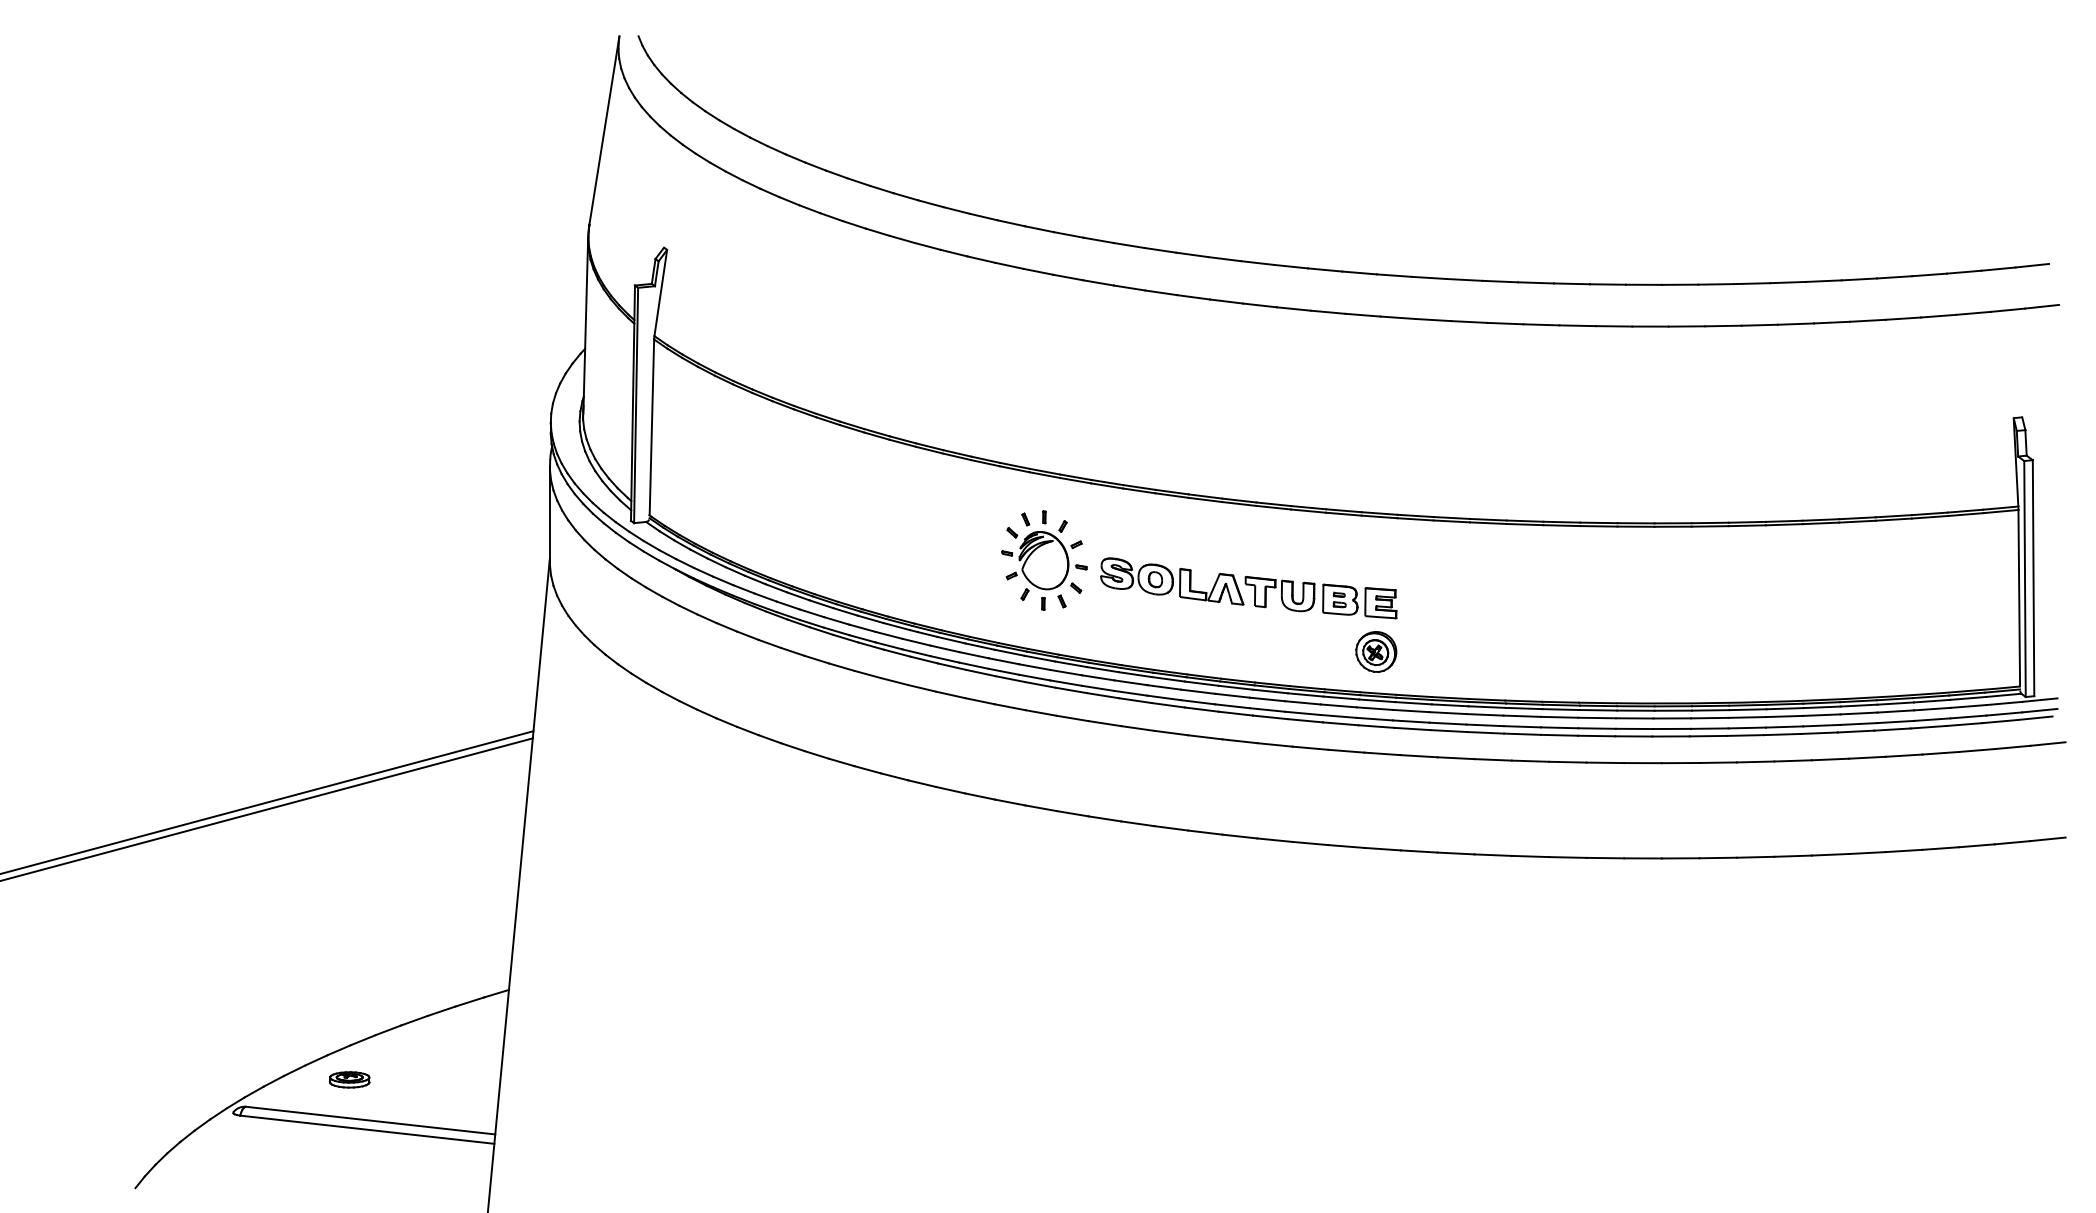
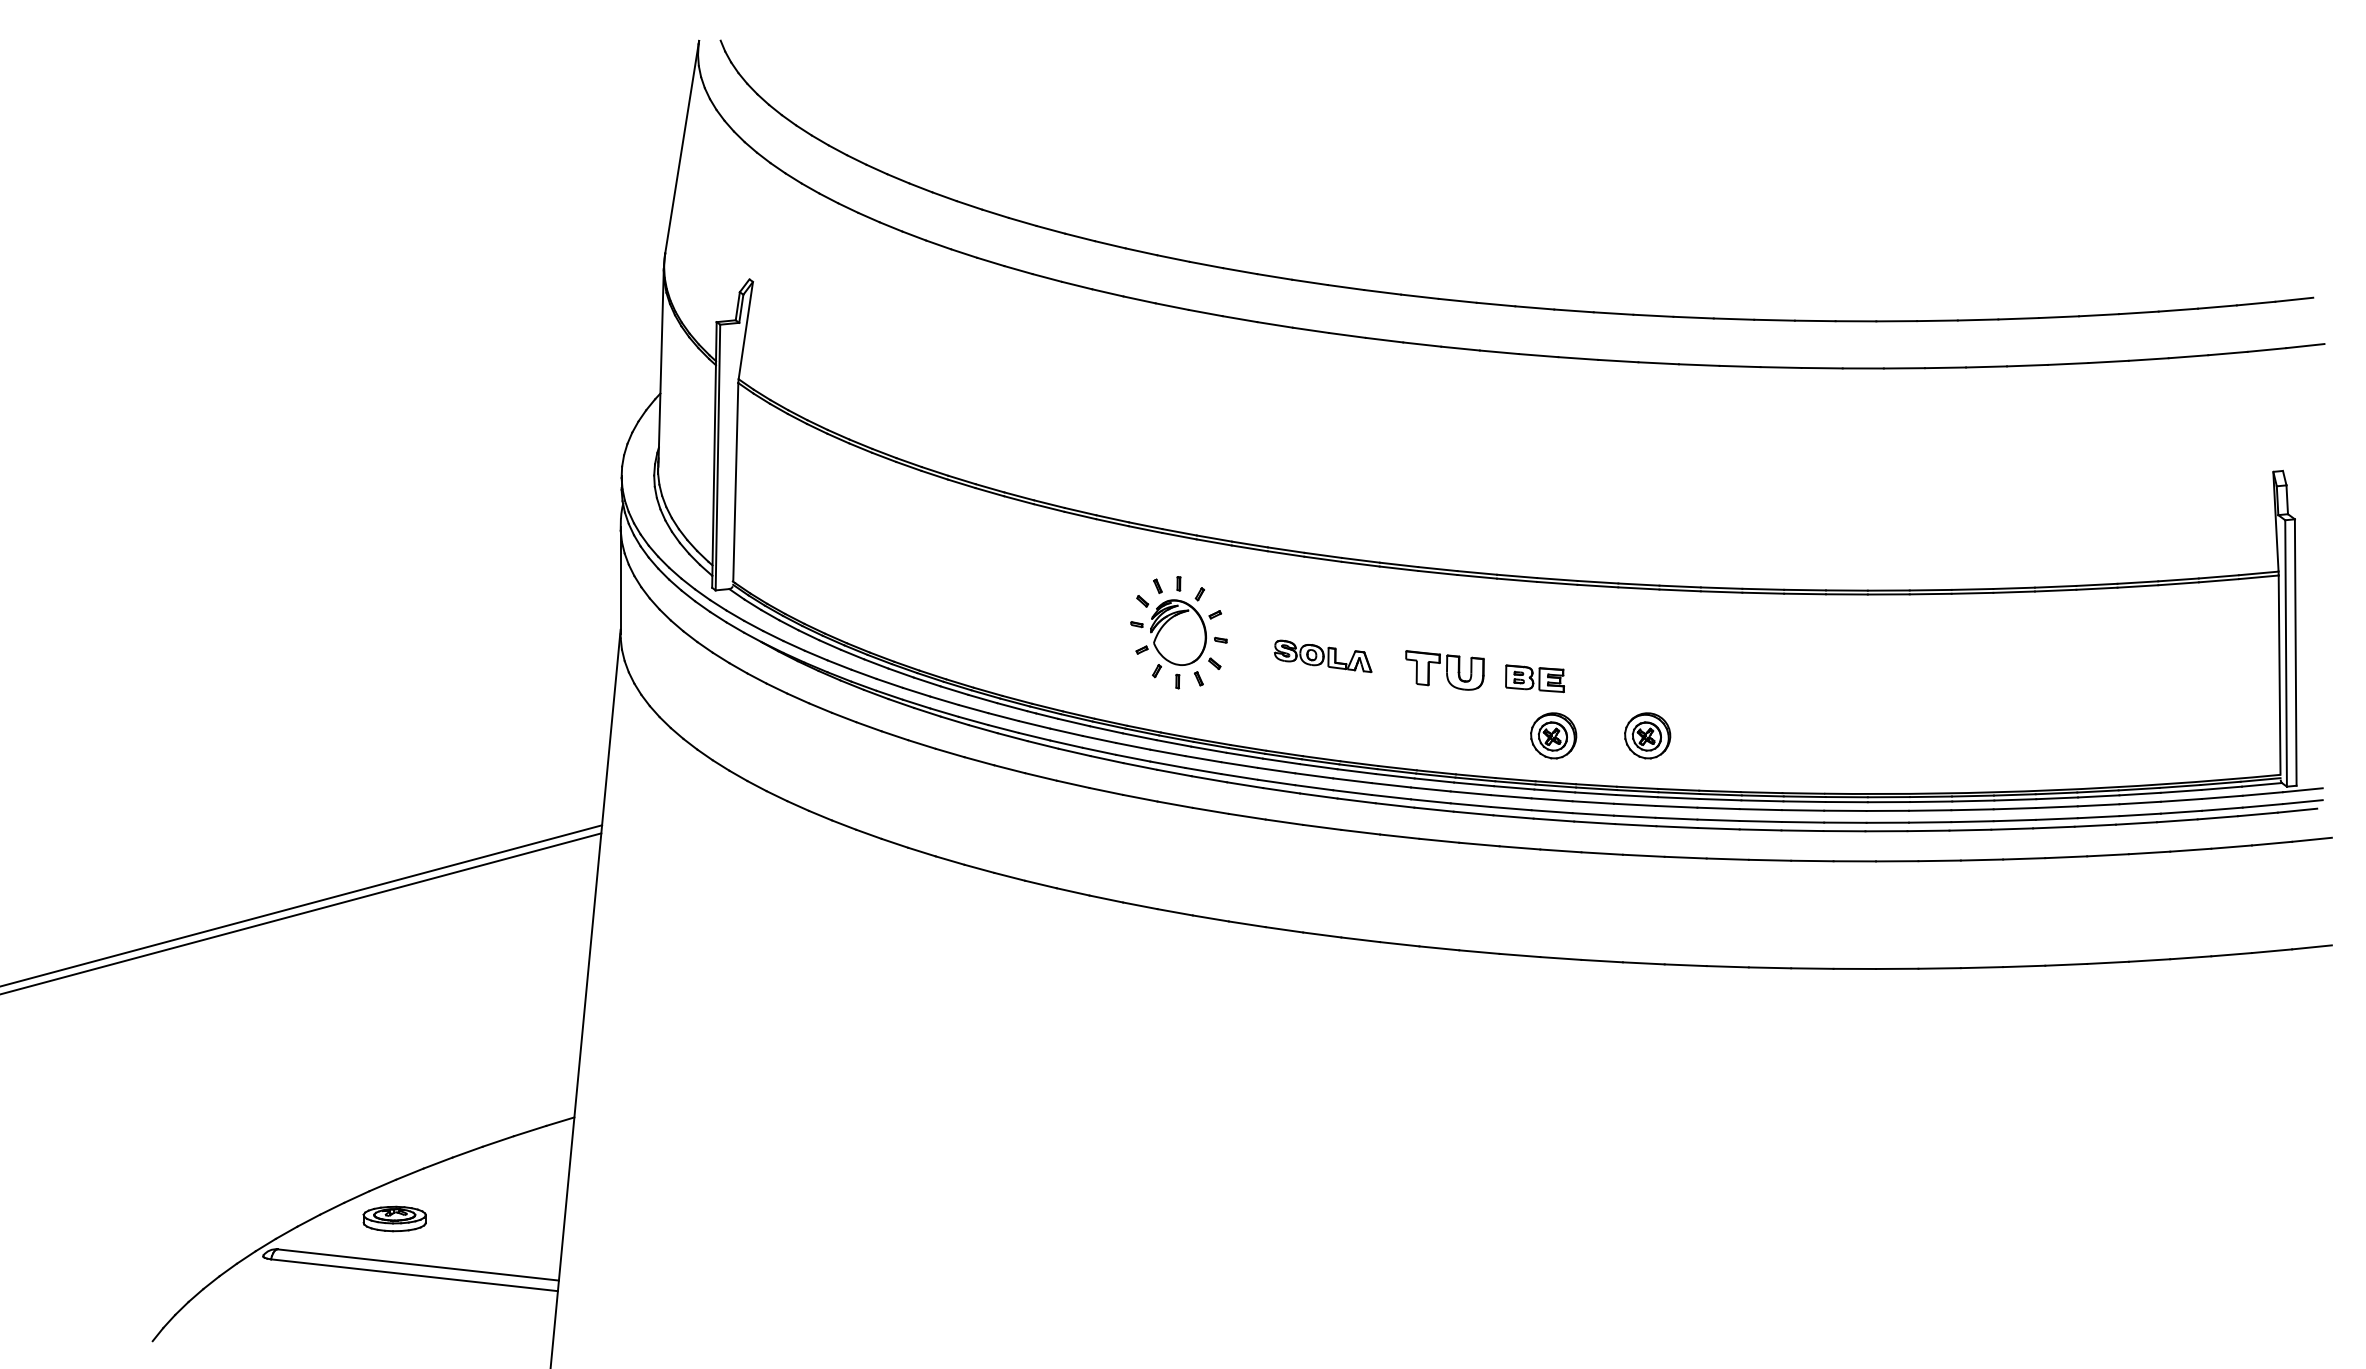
part: (1171, 581) -> (1322, 656), size x0.6
part: (1359, 601) -> (1534, 678), size x0.7
part: (1459, 651) -> (1647, 735), added
part: (349, 1079) -> (394, 1218), size x1.4

